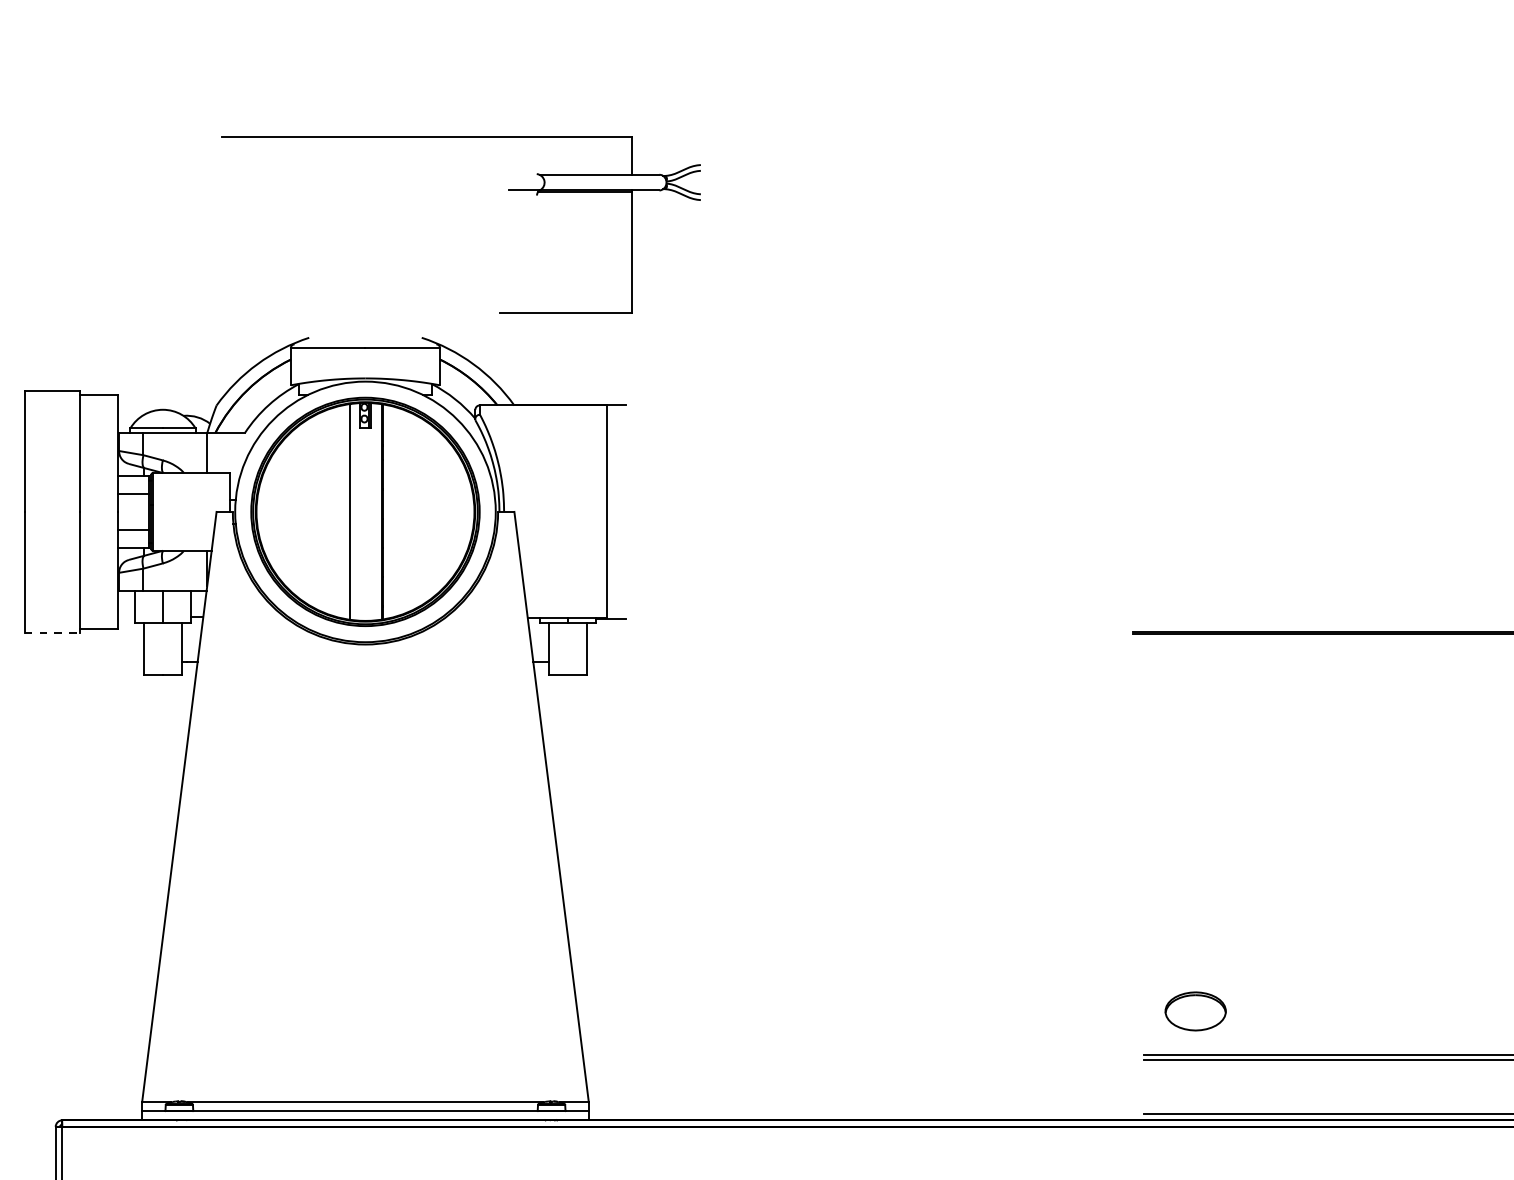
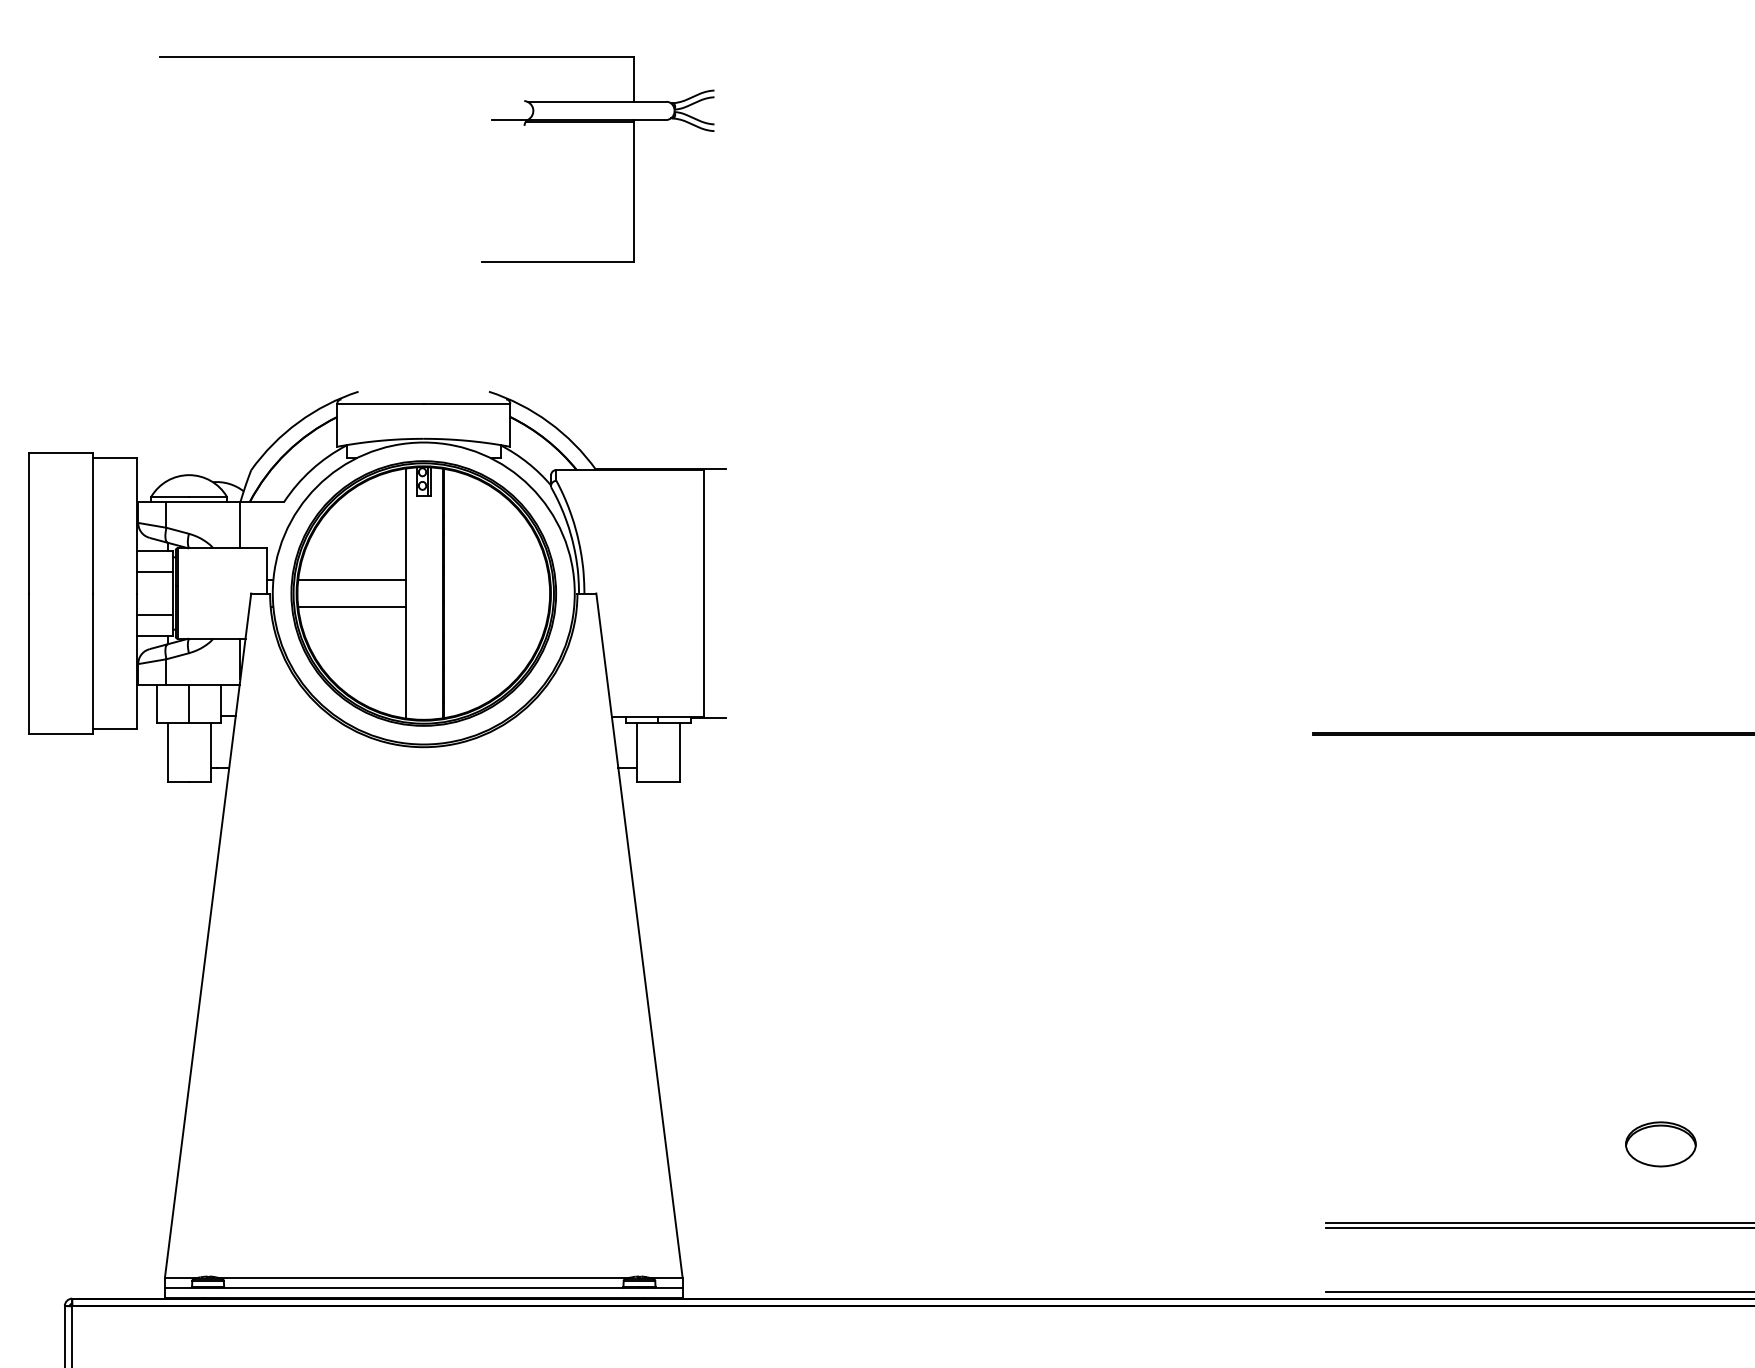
part: (508, 190) -> (491, 120), moved
line: (303, 499) -> (352, 579), added
line: (303, 523) -> (352, 607), added
line: (52, 632) -> (61, 733), dashed -> solid
part: (1195, 1011) -> (1660, 1144), moved

